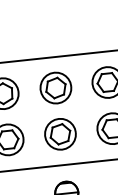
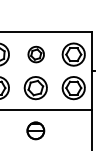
part: (56, 87) -> (36, 54), size x0.7

